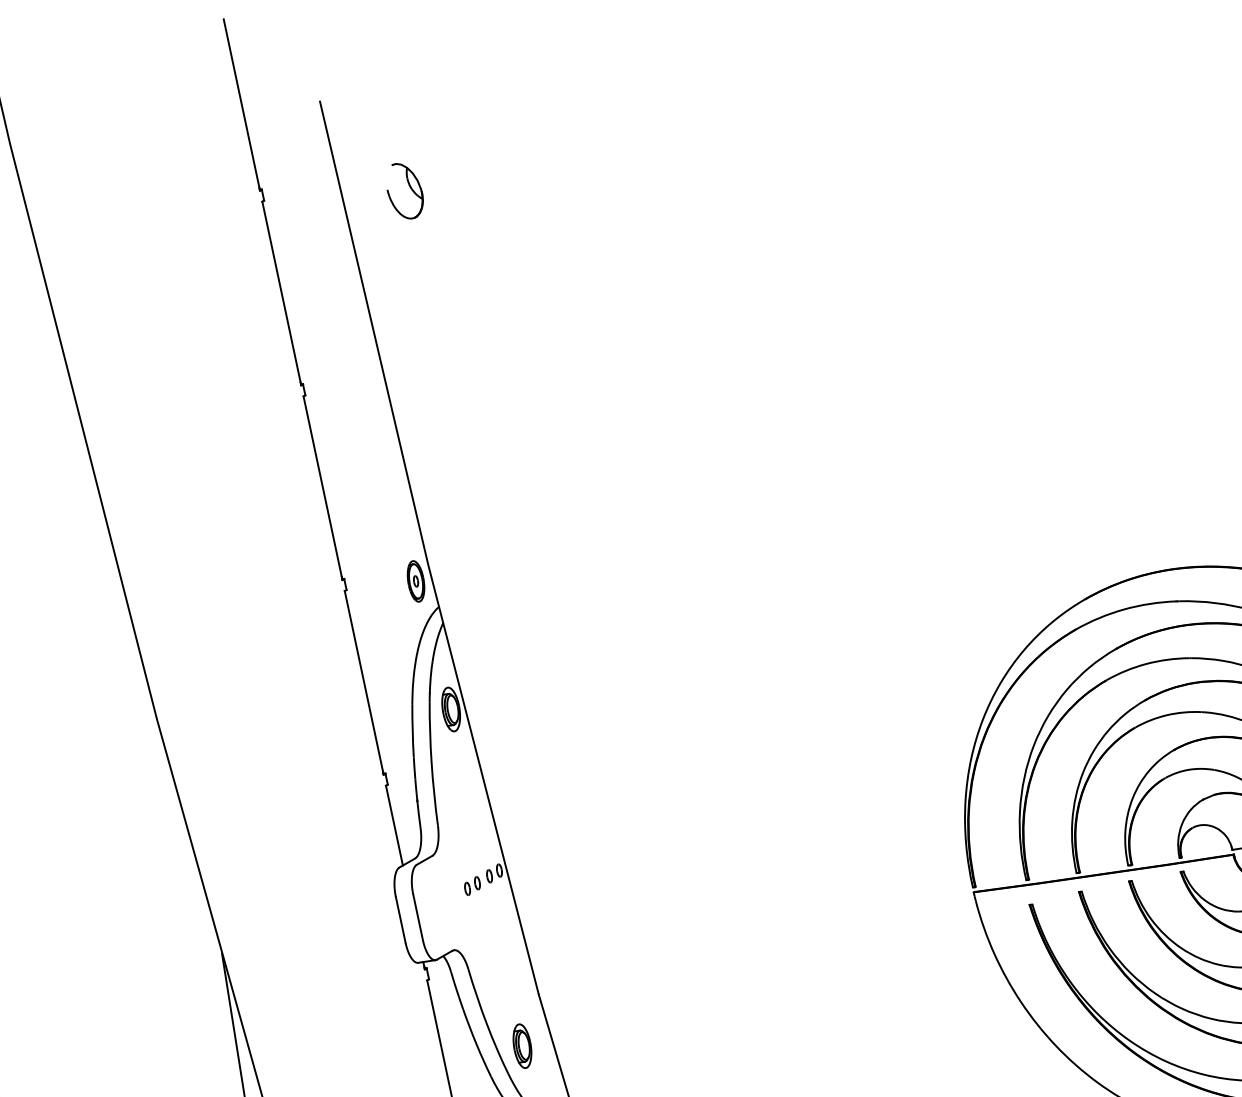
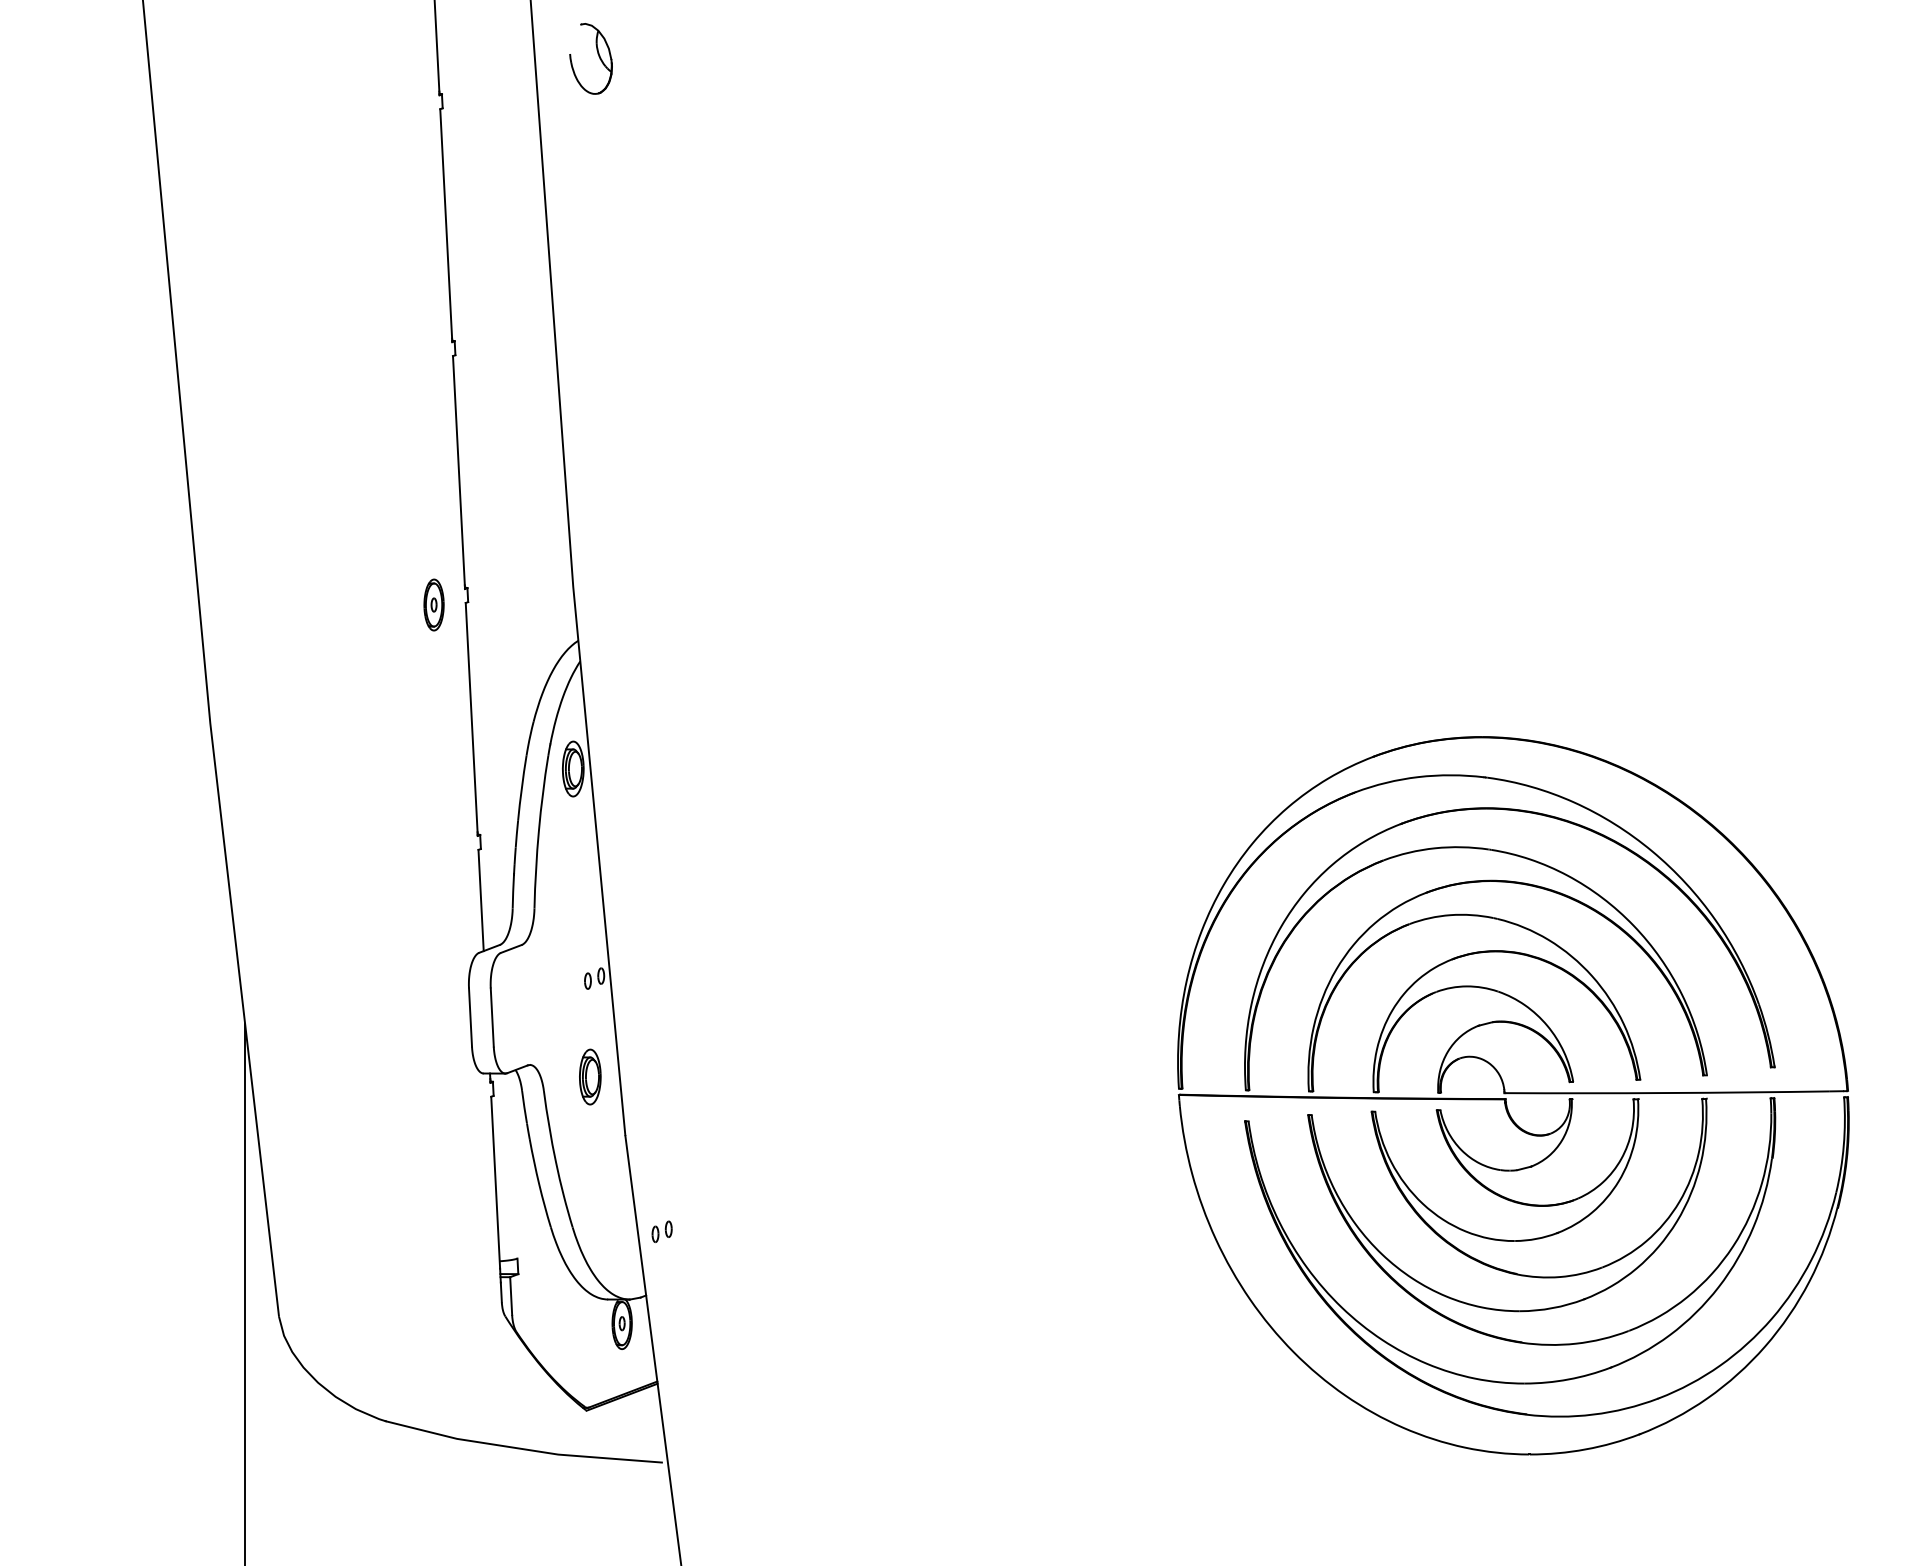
part: (409, 186) -> (597, 54), moved
part: (415, 581) -> (433, 604), moved
part: (471, 885) -> (661, 1231), moved
part: (522, 1045) -> (590, 1076), moved

